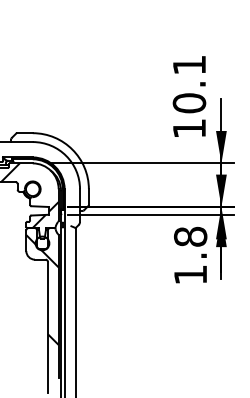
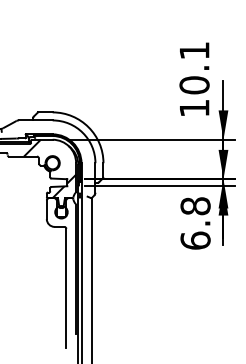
text: (190, 274) -> (195, 240), 1.8 -> 6.8
hatch: (42, 290) -> (61, 254), removed

